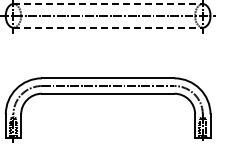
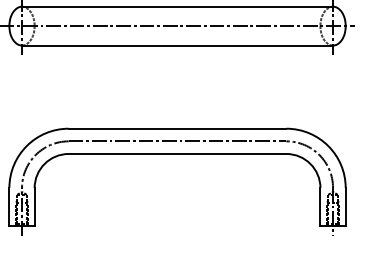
line: (108, 4) -> (178, 7), dashed -> solid
line: (108, 27) -> (178, 45), dashed -> solid

